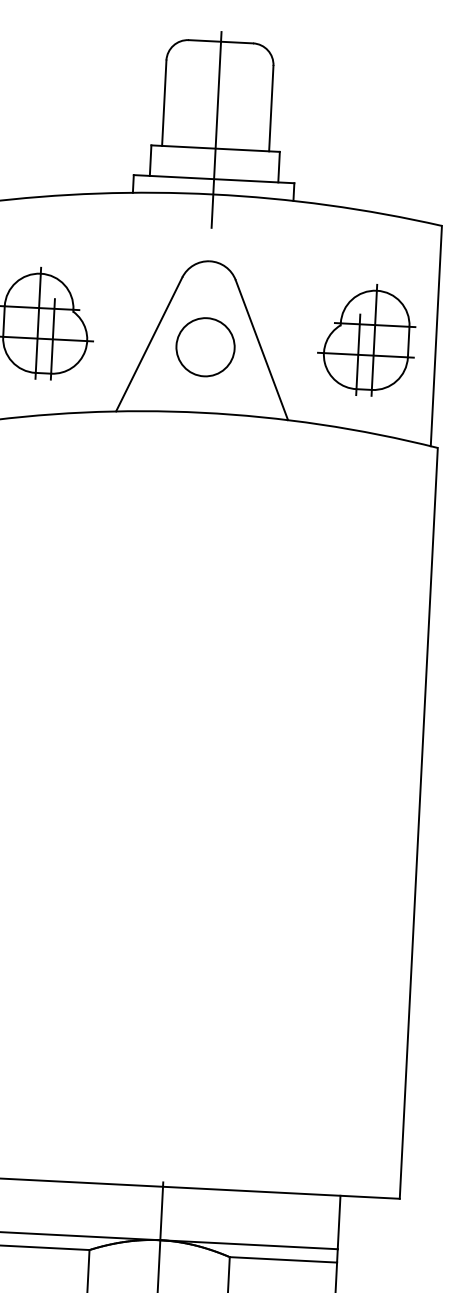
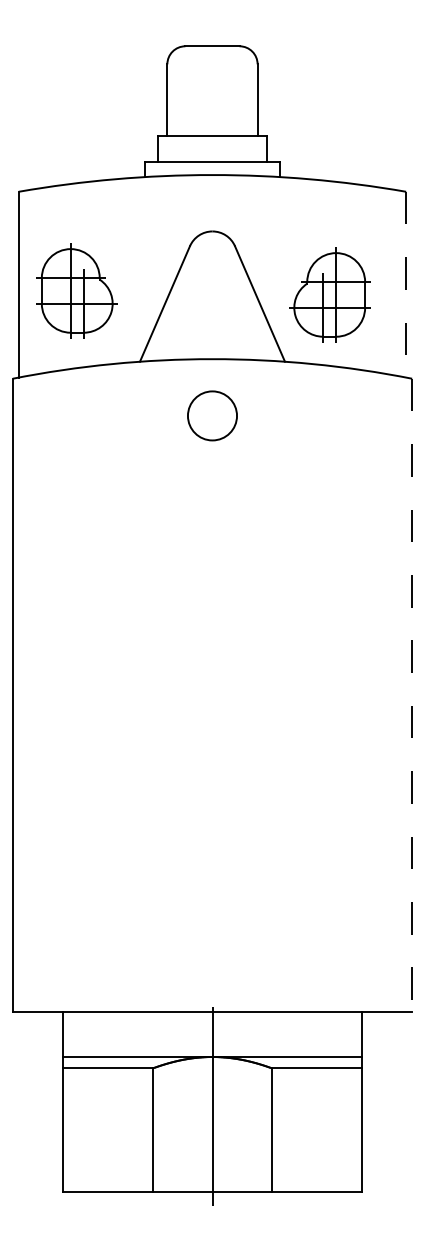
line: (216, 129) -> (212, 120), removed
line: (436, 335) -> (406, 284), solid -> dashed
part: (366, 339) -> (329, 294), moved
circle: (205, 346) -> (212, 415), moved
line: (419, 823) -> (412, 695), solid -> dashed

